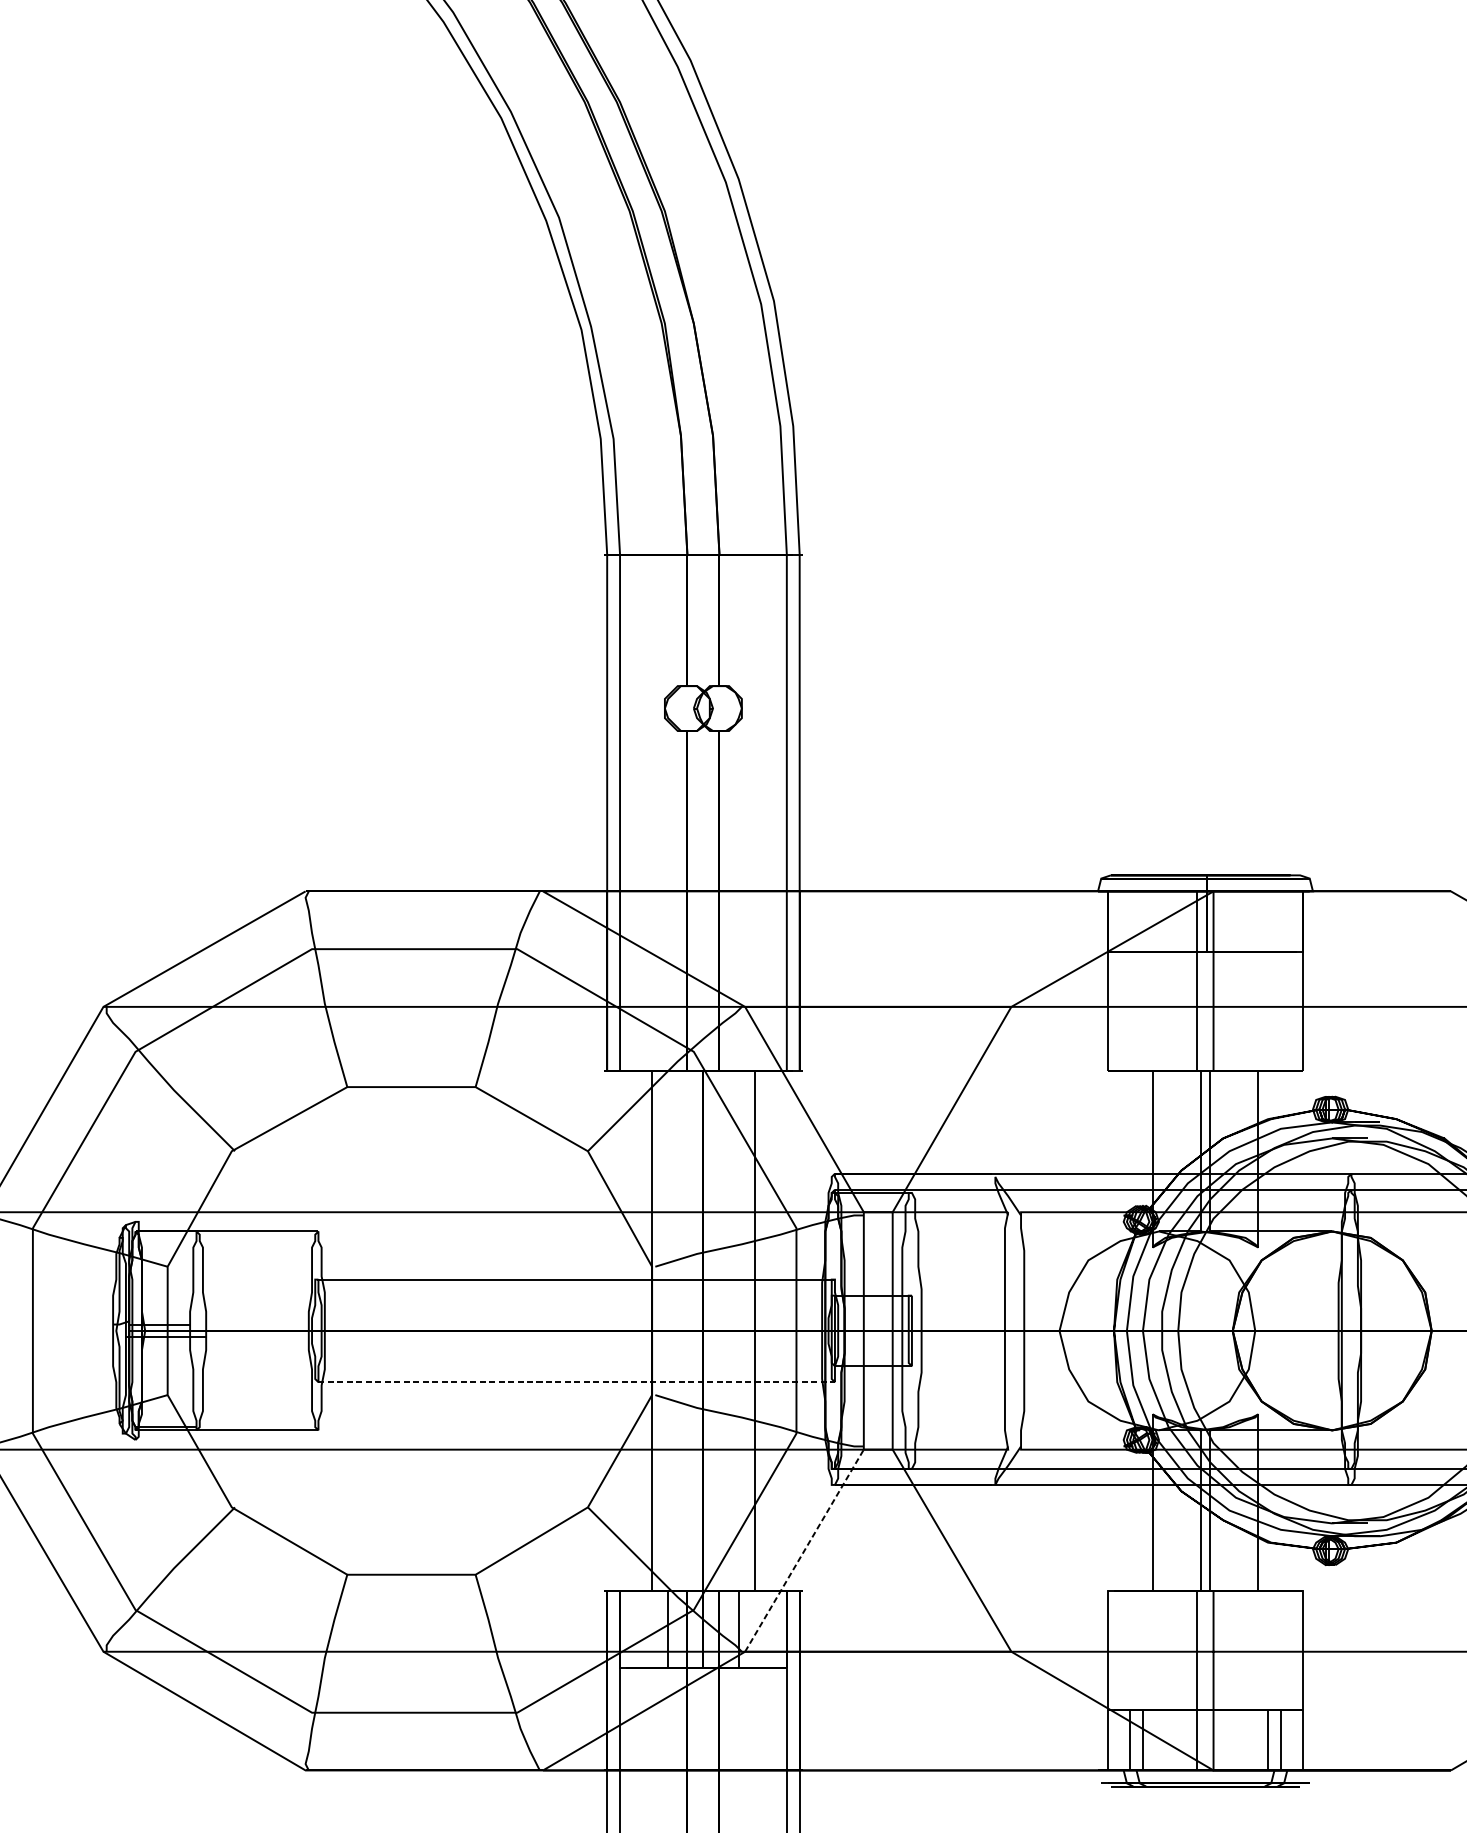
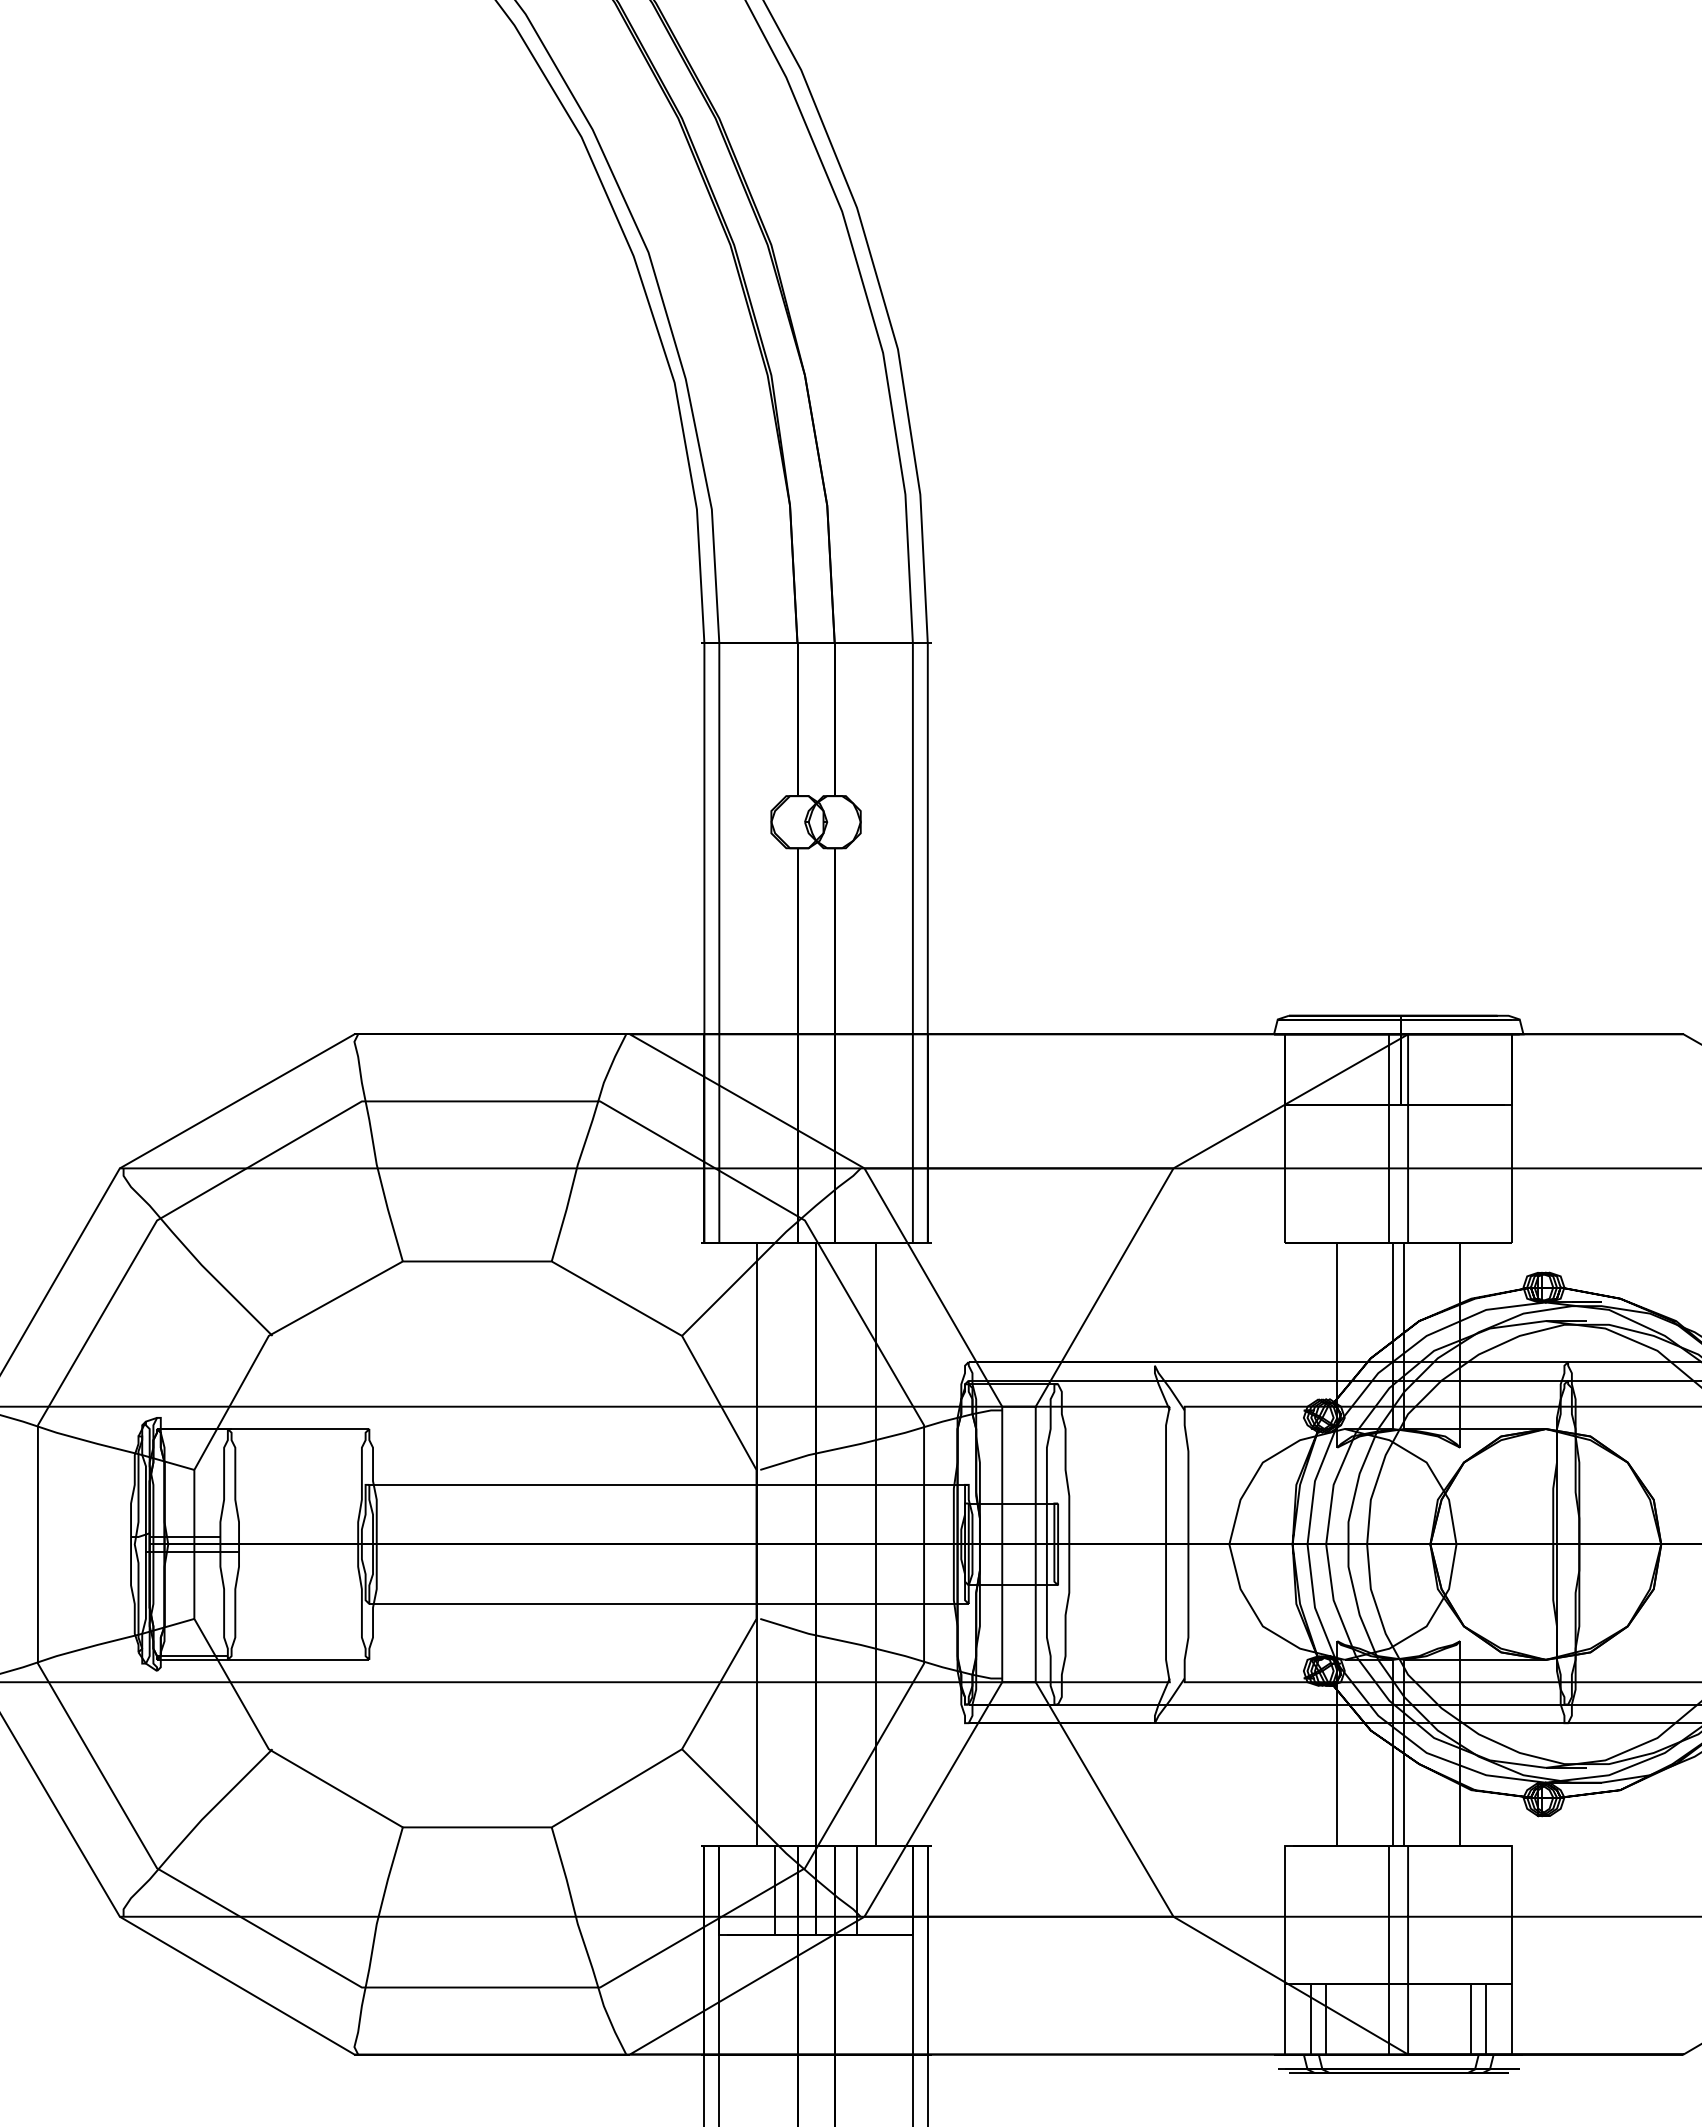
line: (577, 1382) -> (669, 1604), dashed -> solid
line: (804, 1550) -> (933, 1799), dashed -> solid

